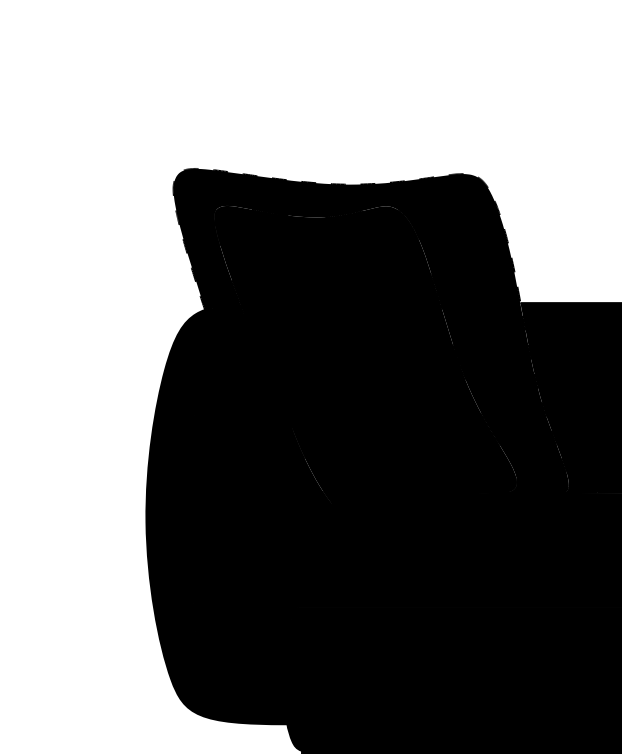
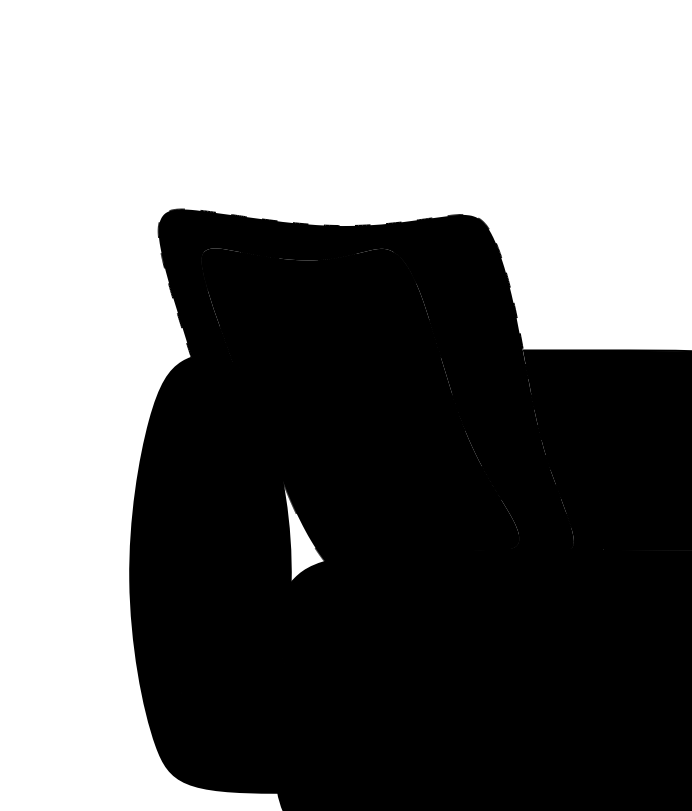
fill: (311, 474) -> (303, 530), removed

